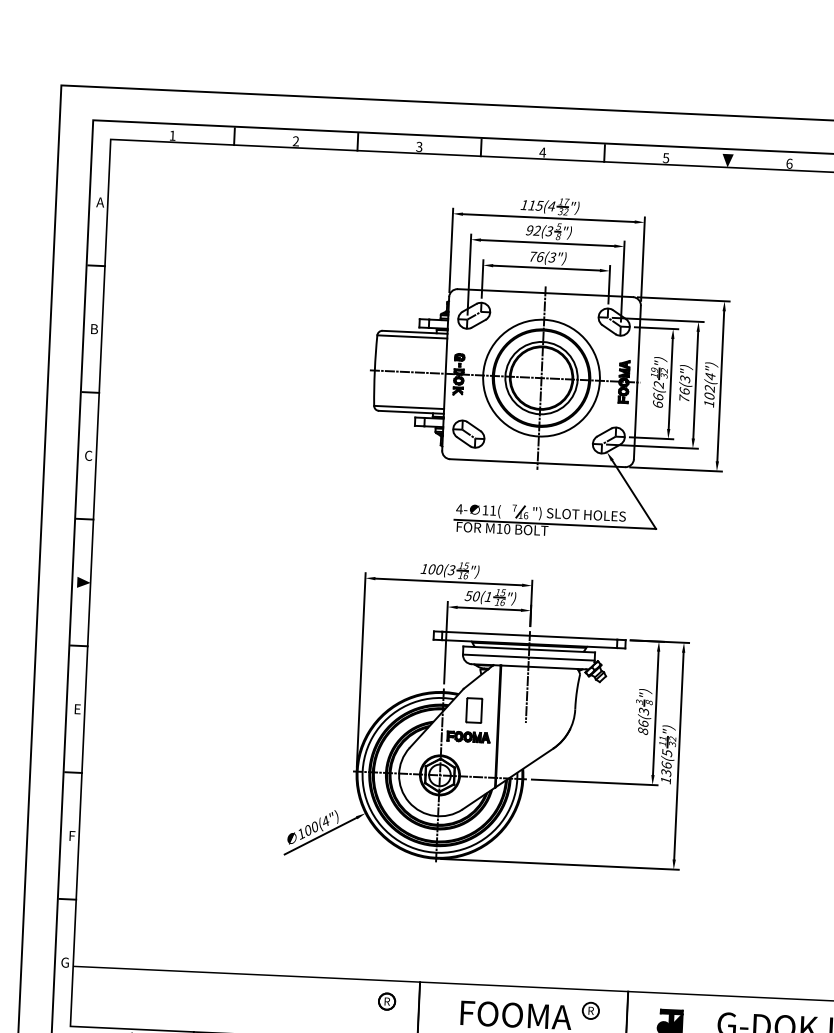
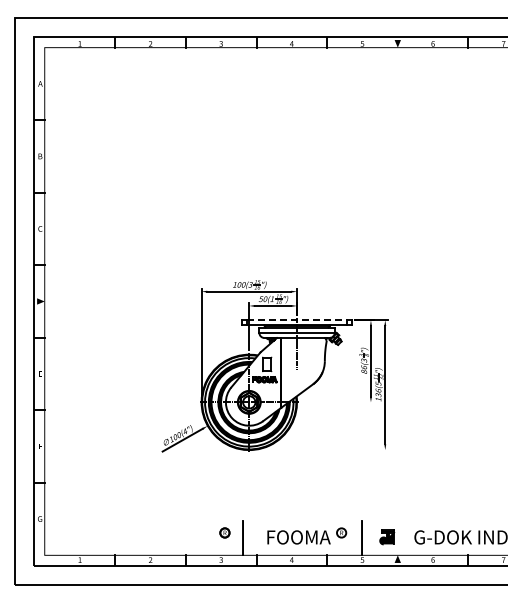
part: (548, 365) -> (300, 165), removed
line: (530, 636) -> (297, 320), solid -> dashed
line: (594, 782) -> (337, 402), removed
line: (560, 865) -> (320, 450), removed

